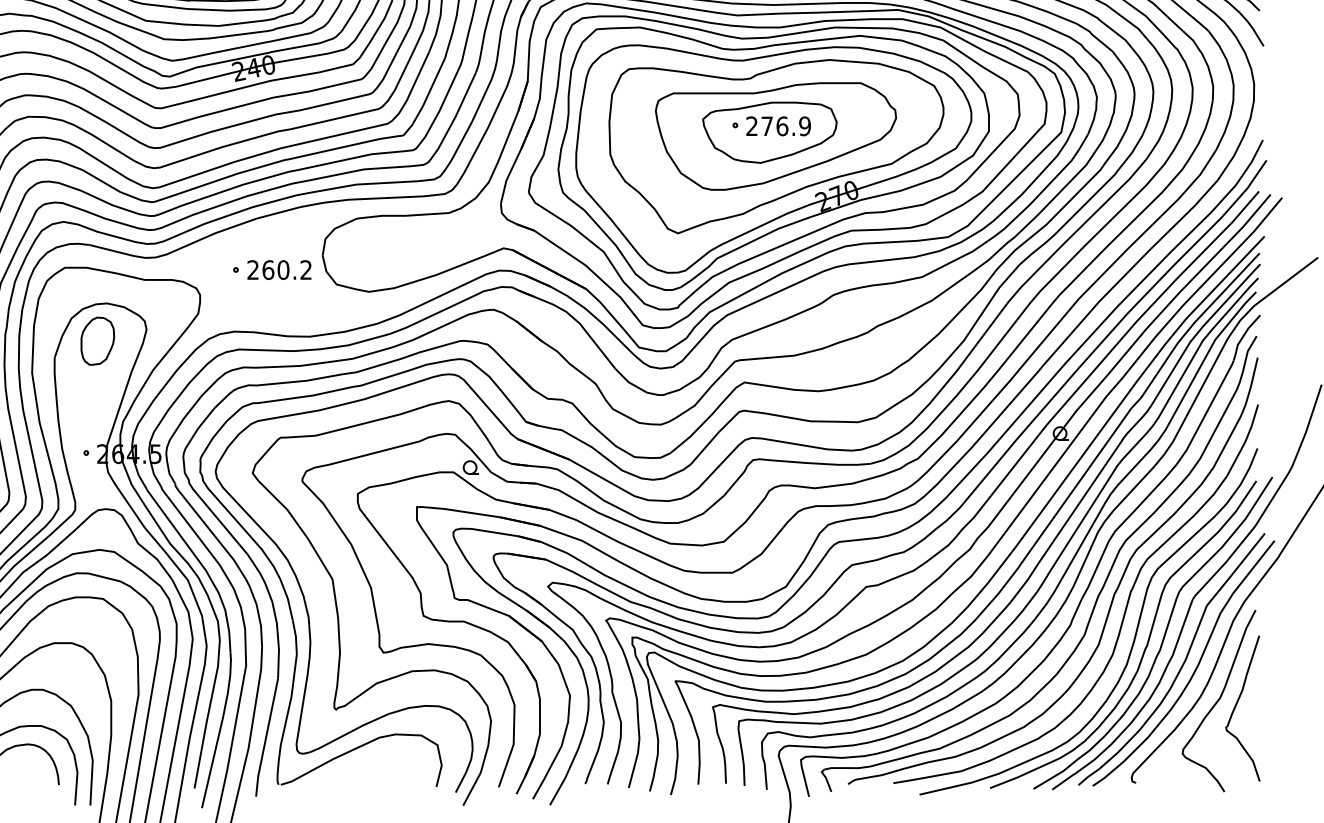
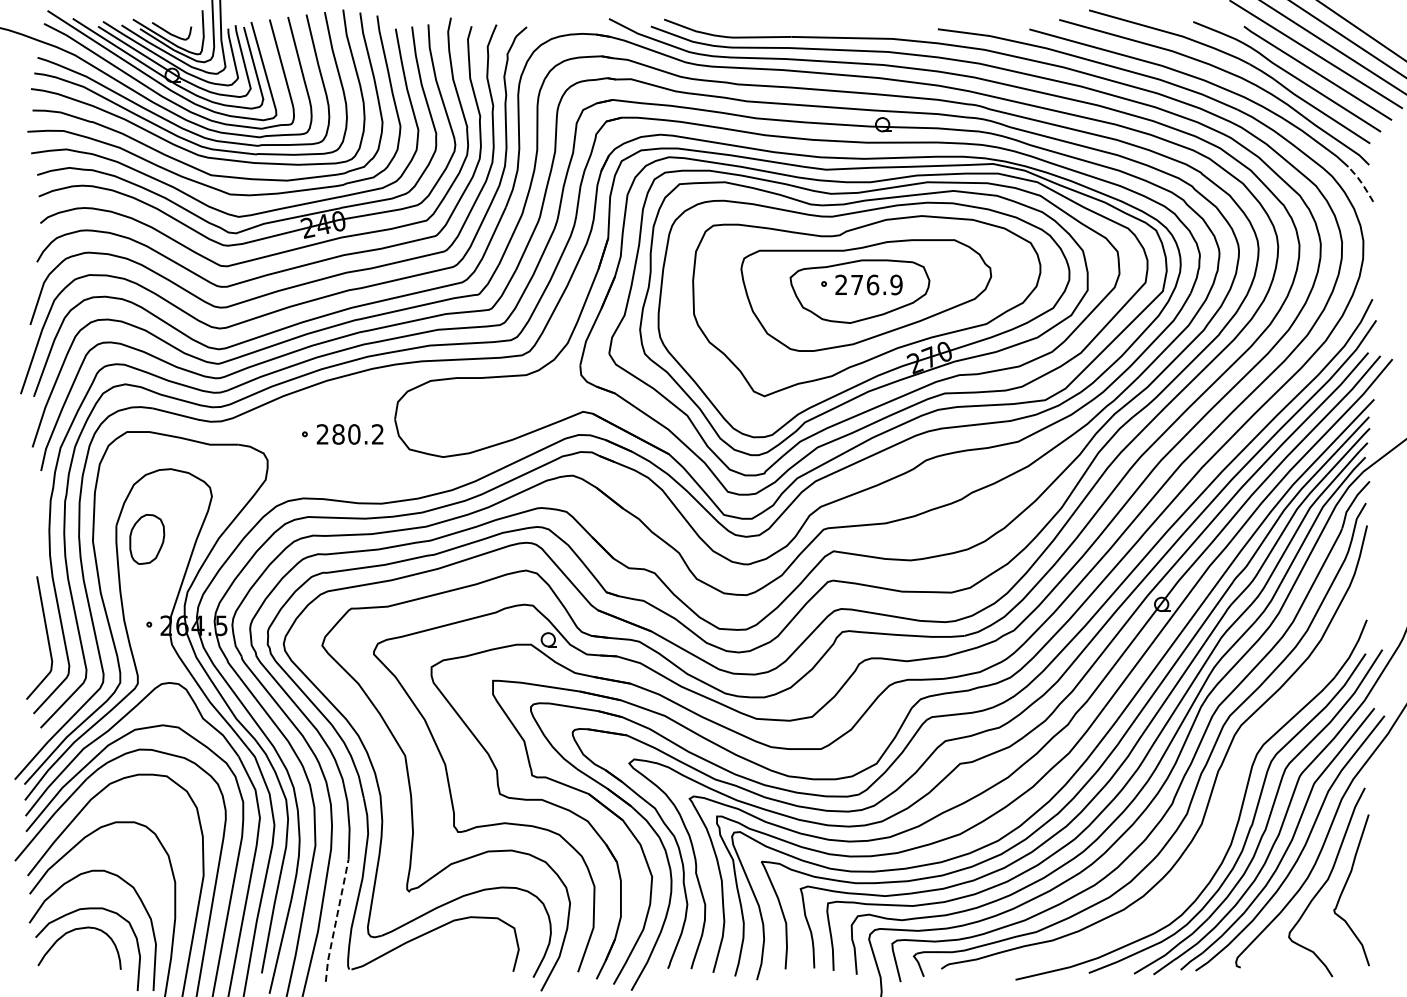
line: (1253, 28) -> (1362, 183), solid -> dashed
text: (268, 270) -> (338, 434), 260.2 -> 280.2
part: (98, 341) -> (147, 539), moved
curve: (1124, 610) -> (1228, 788), removed
line: (266, 737) -> (336, 920), solid -> dashed

